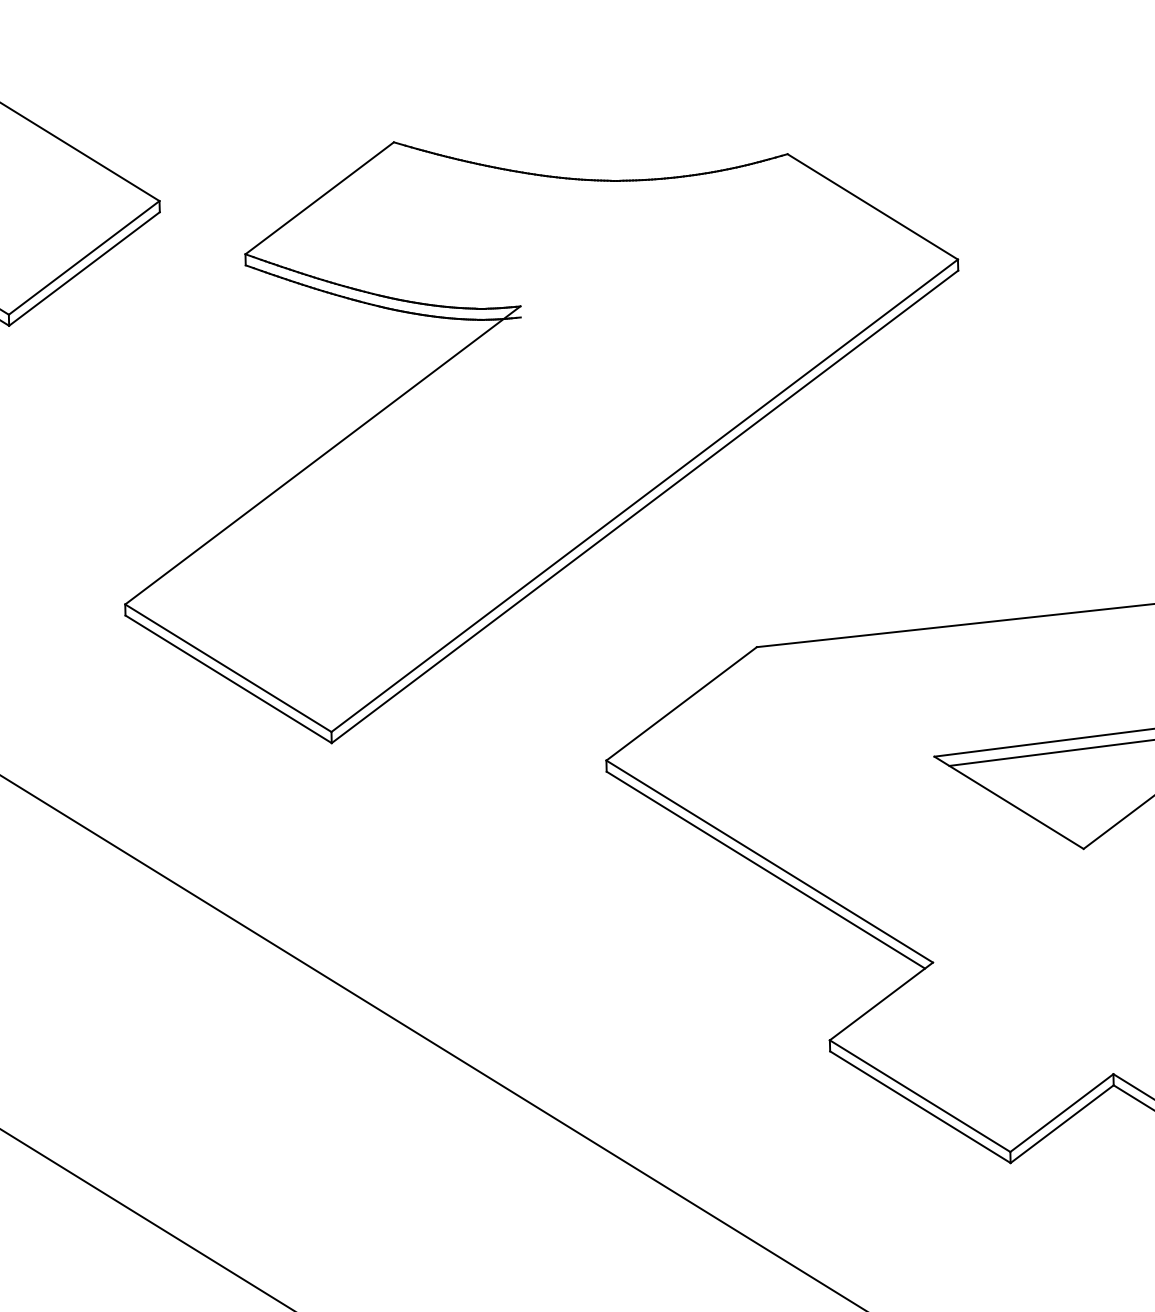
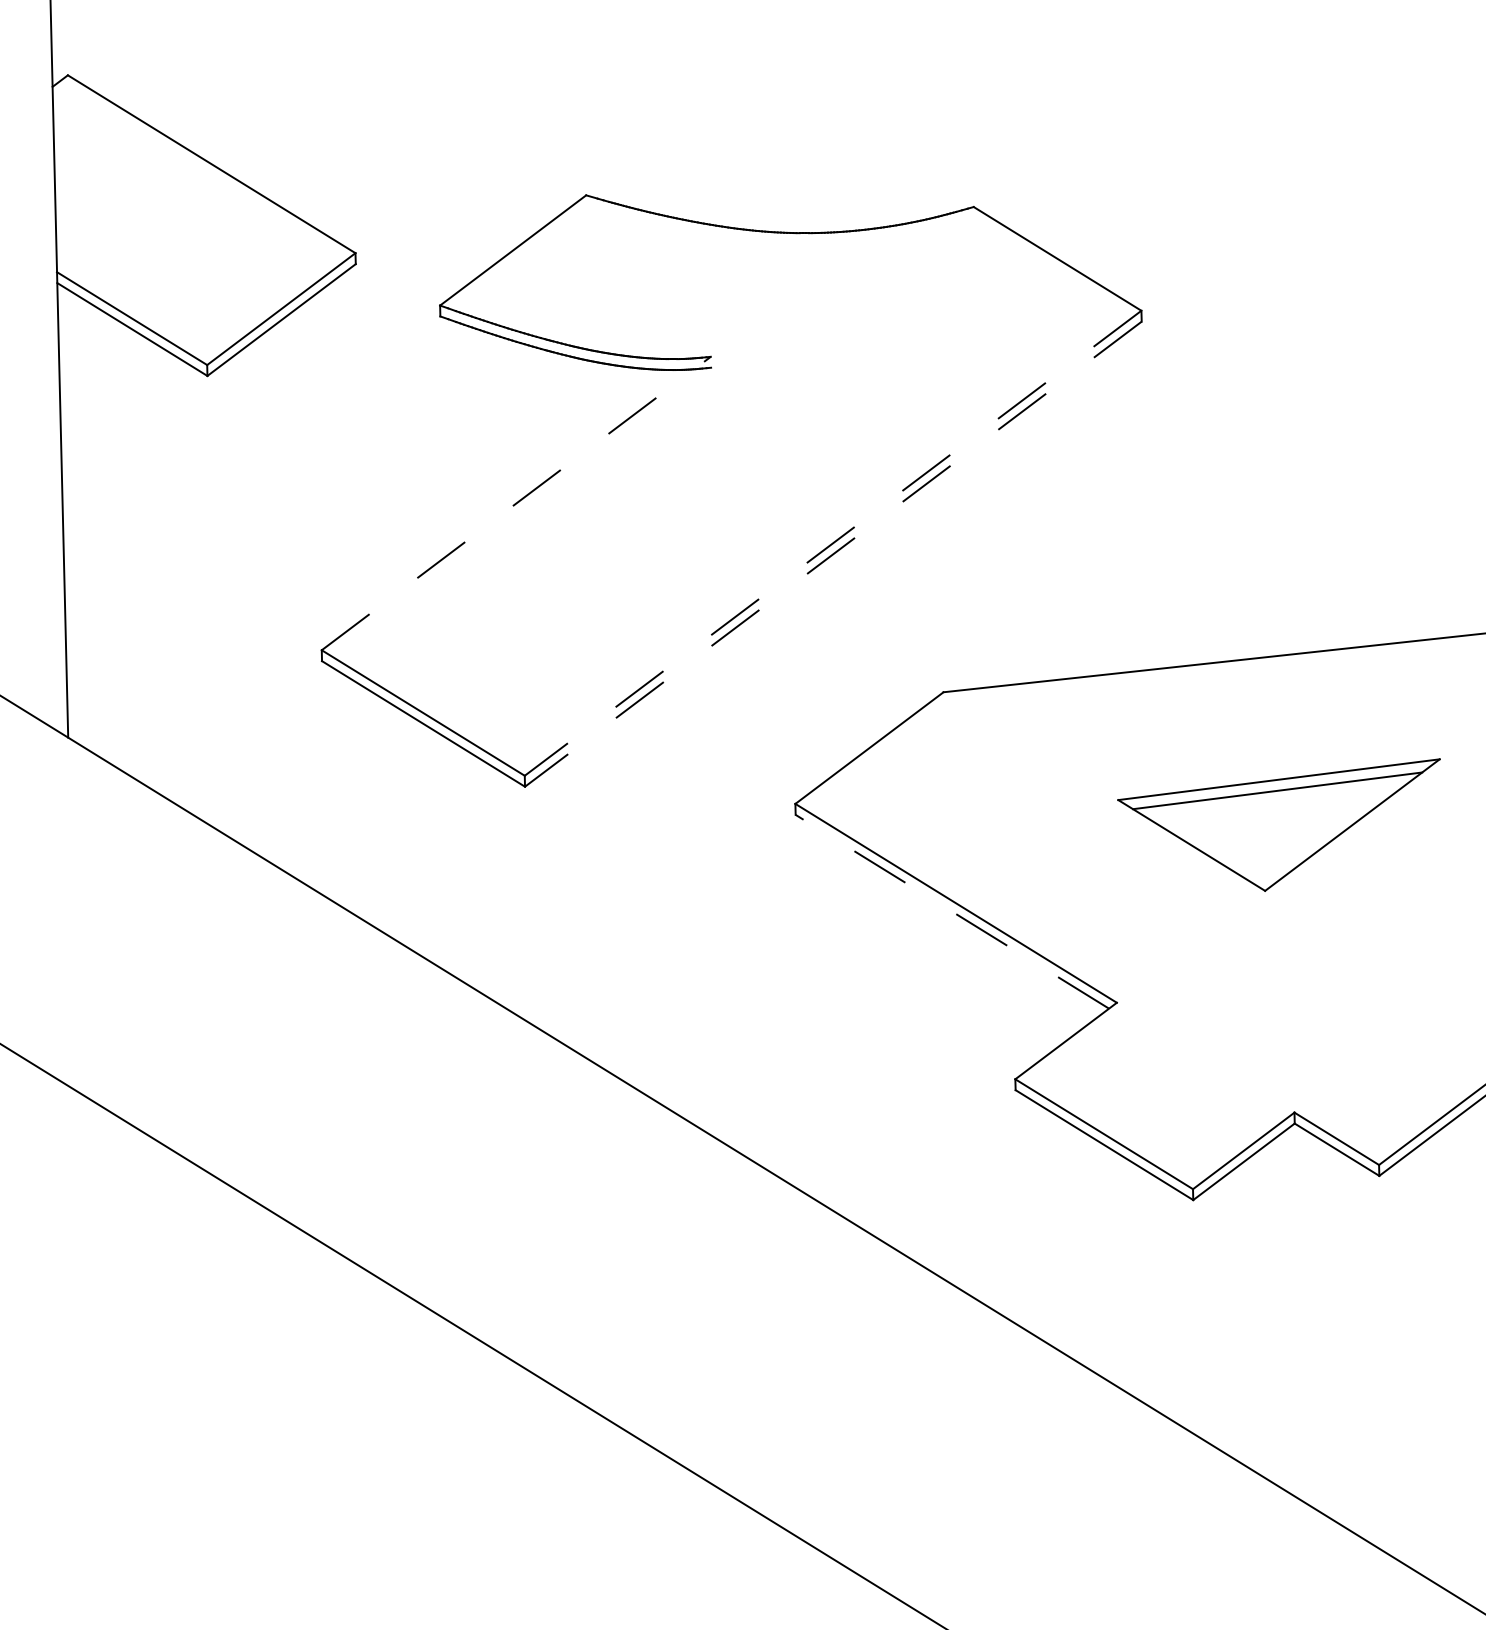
line: (323, 455) -> (516, 503), solid -> dashed
line: (644, 496) -> (832, 543), solid -> dashed
line: (644, 507) -> (832, 554), solid -> dashed
line: (765, 869) -> (951, 911), solid -> dashed

